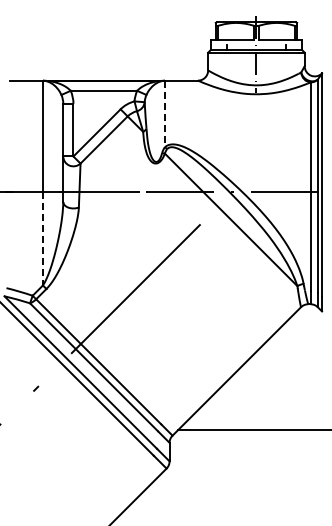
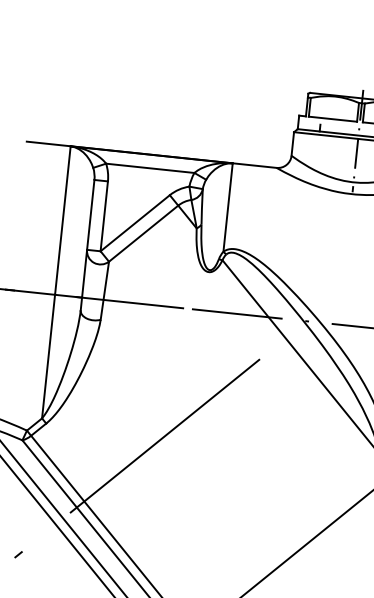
line: (164, 114) -> (227, 208), dashed -> solid
line: (42, 238) -> (48, 355), dashed -> solid

